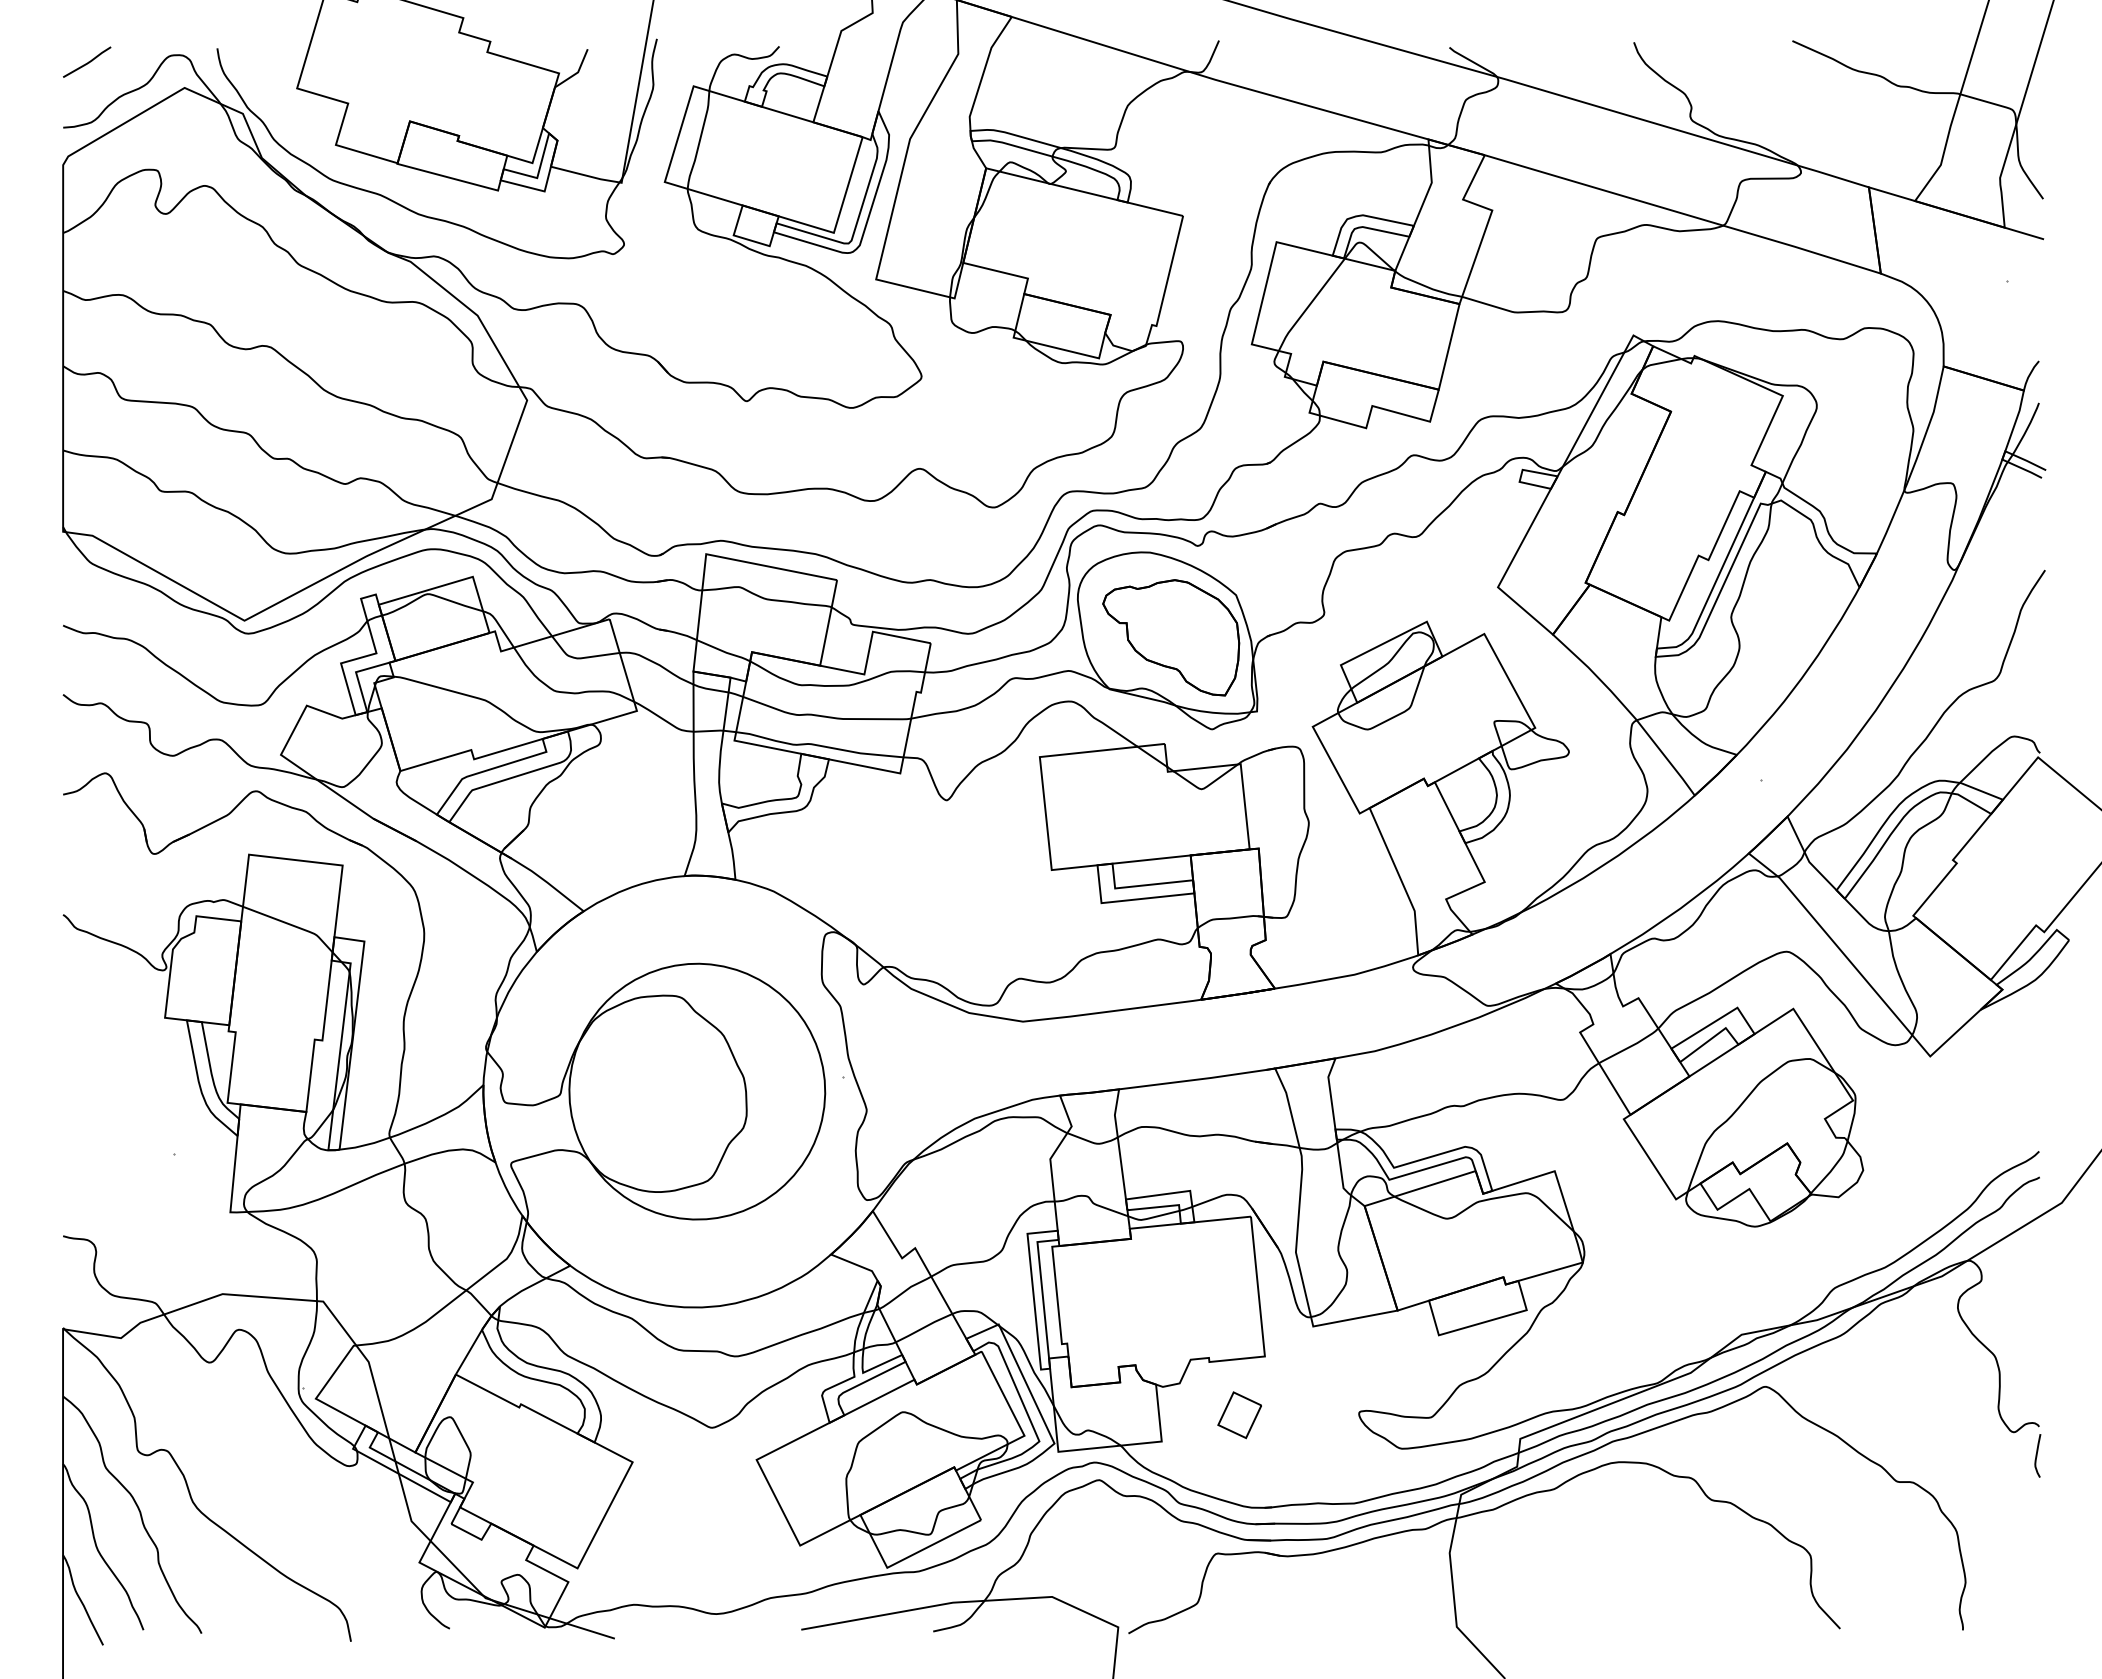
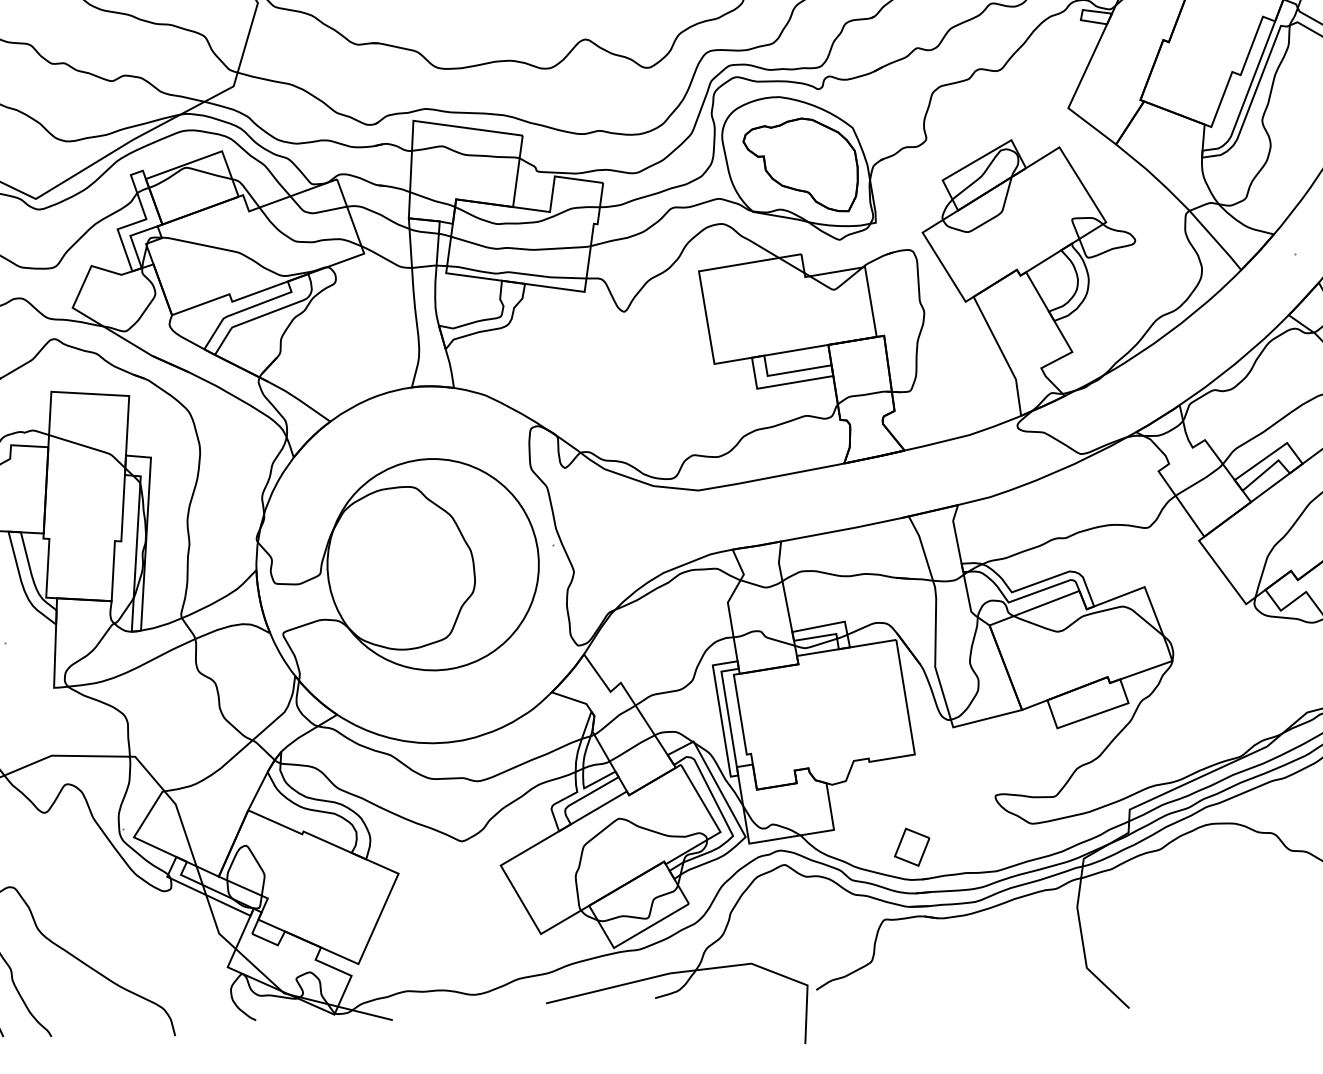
part: (1239, 1415) -> (911, 847), moved

